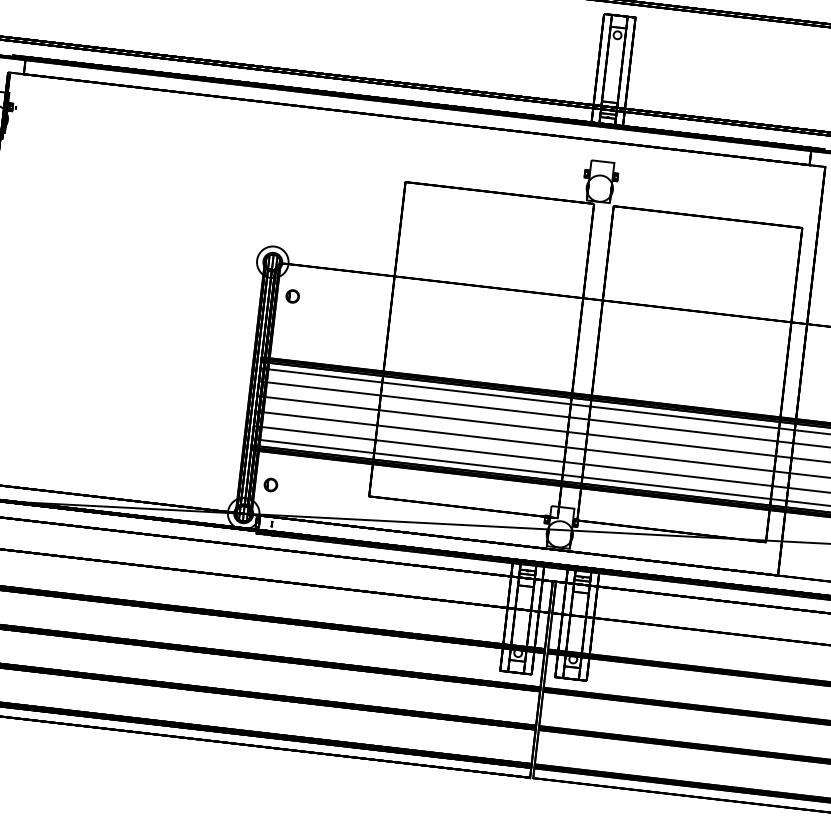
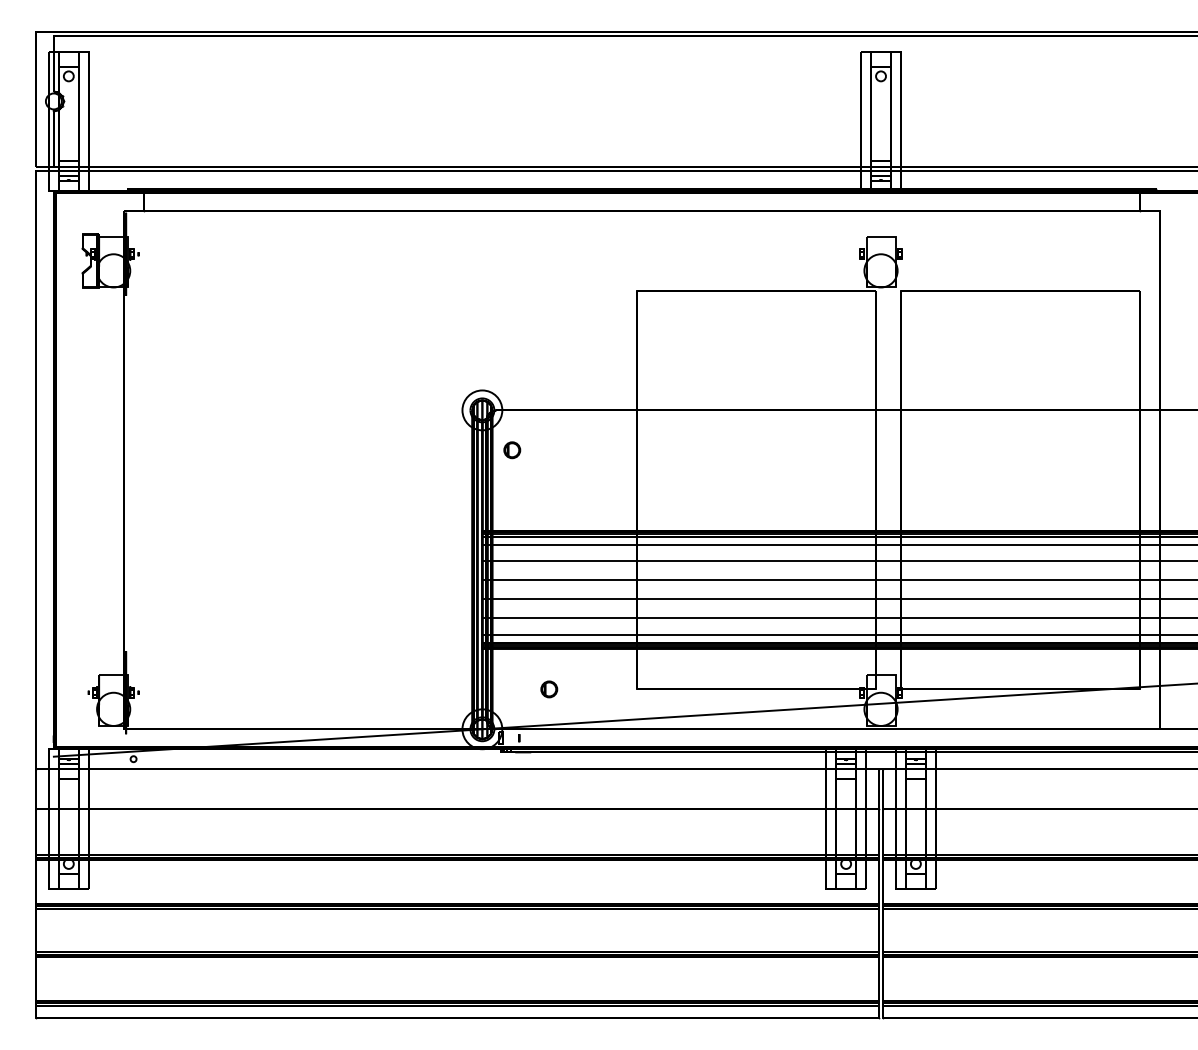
part: (271, 485) -> (549, 689), moved

